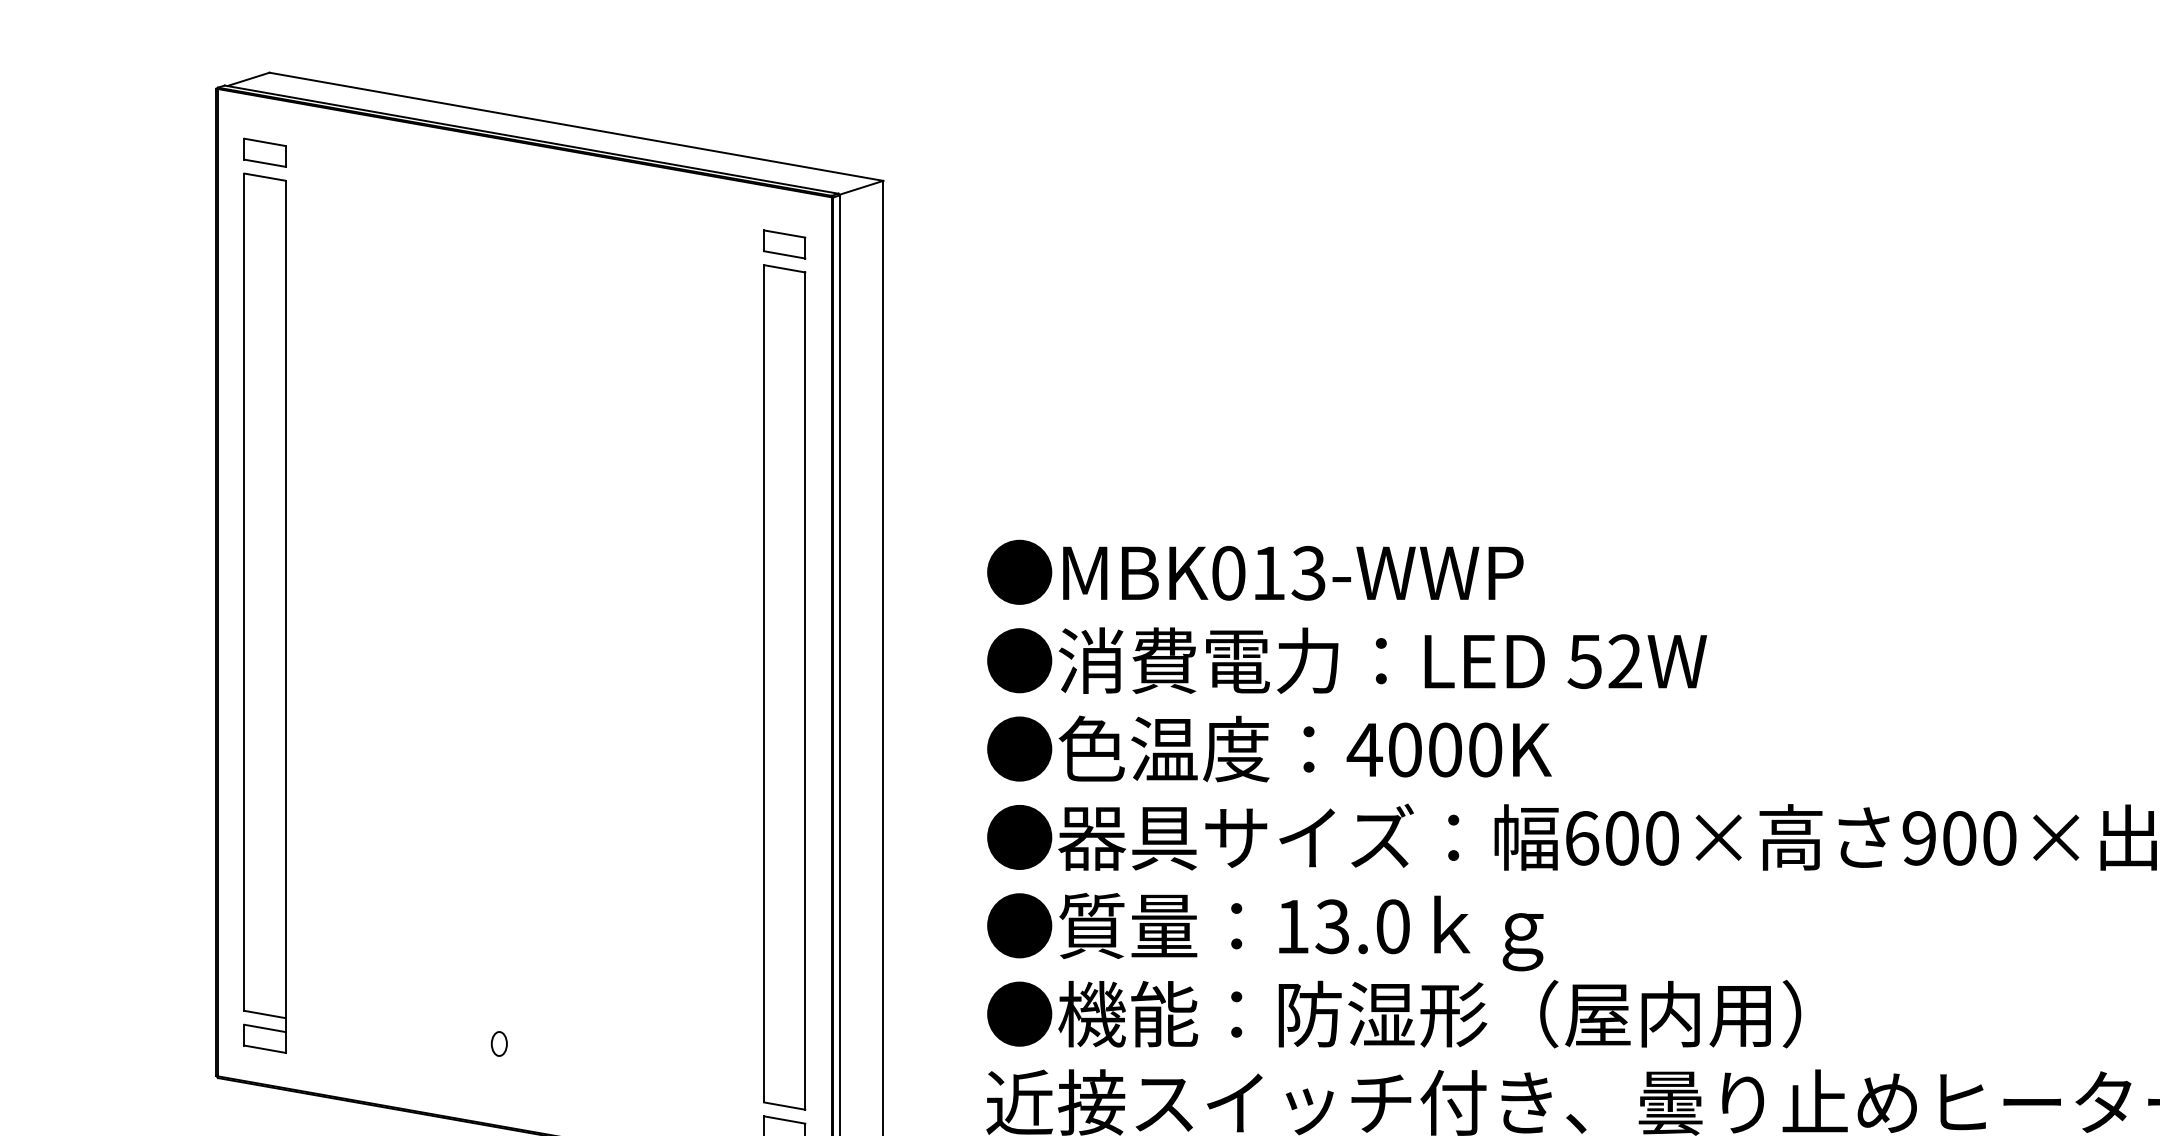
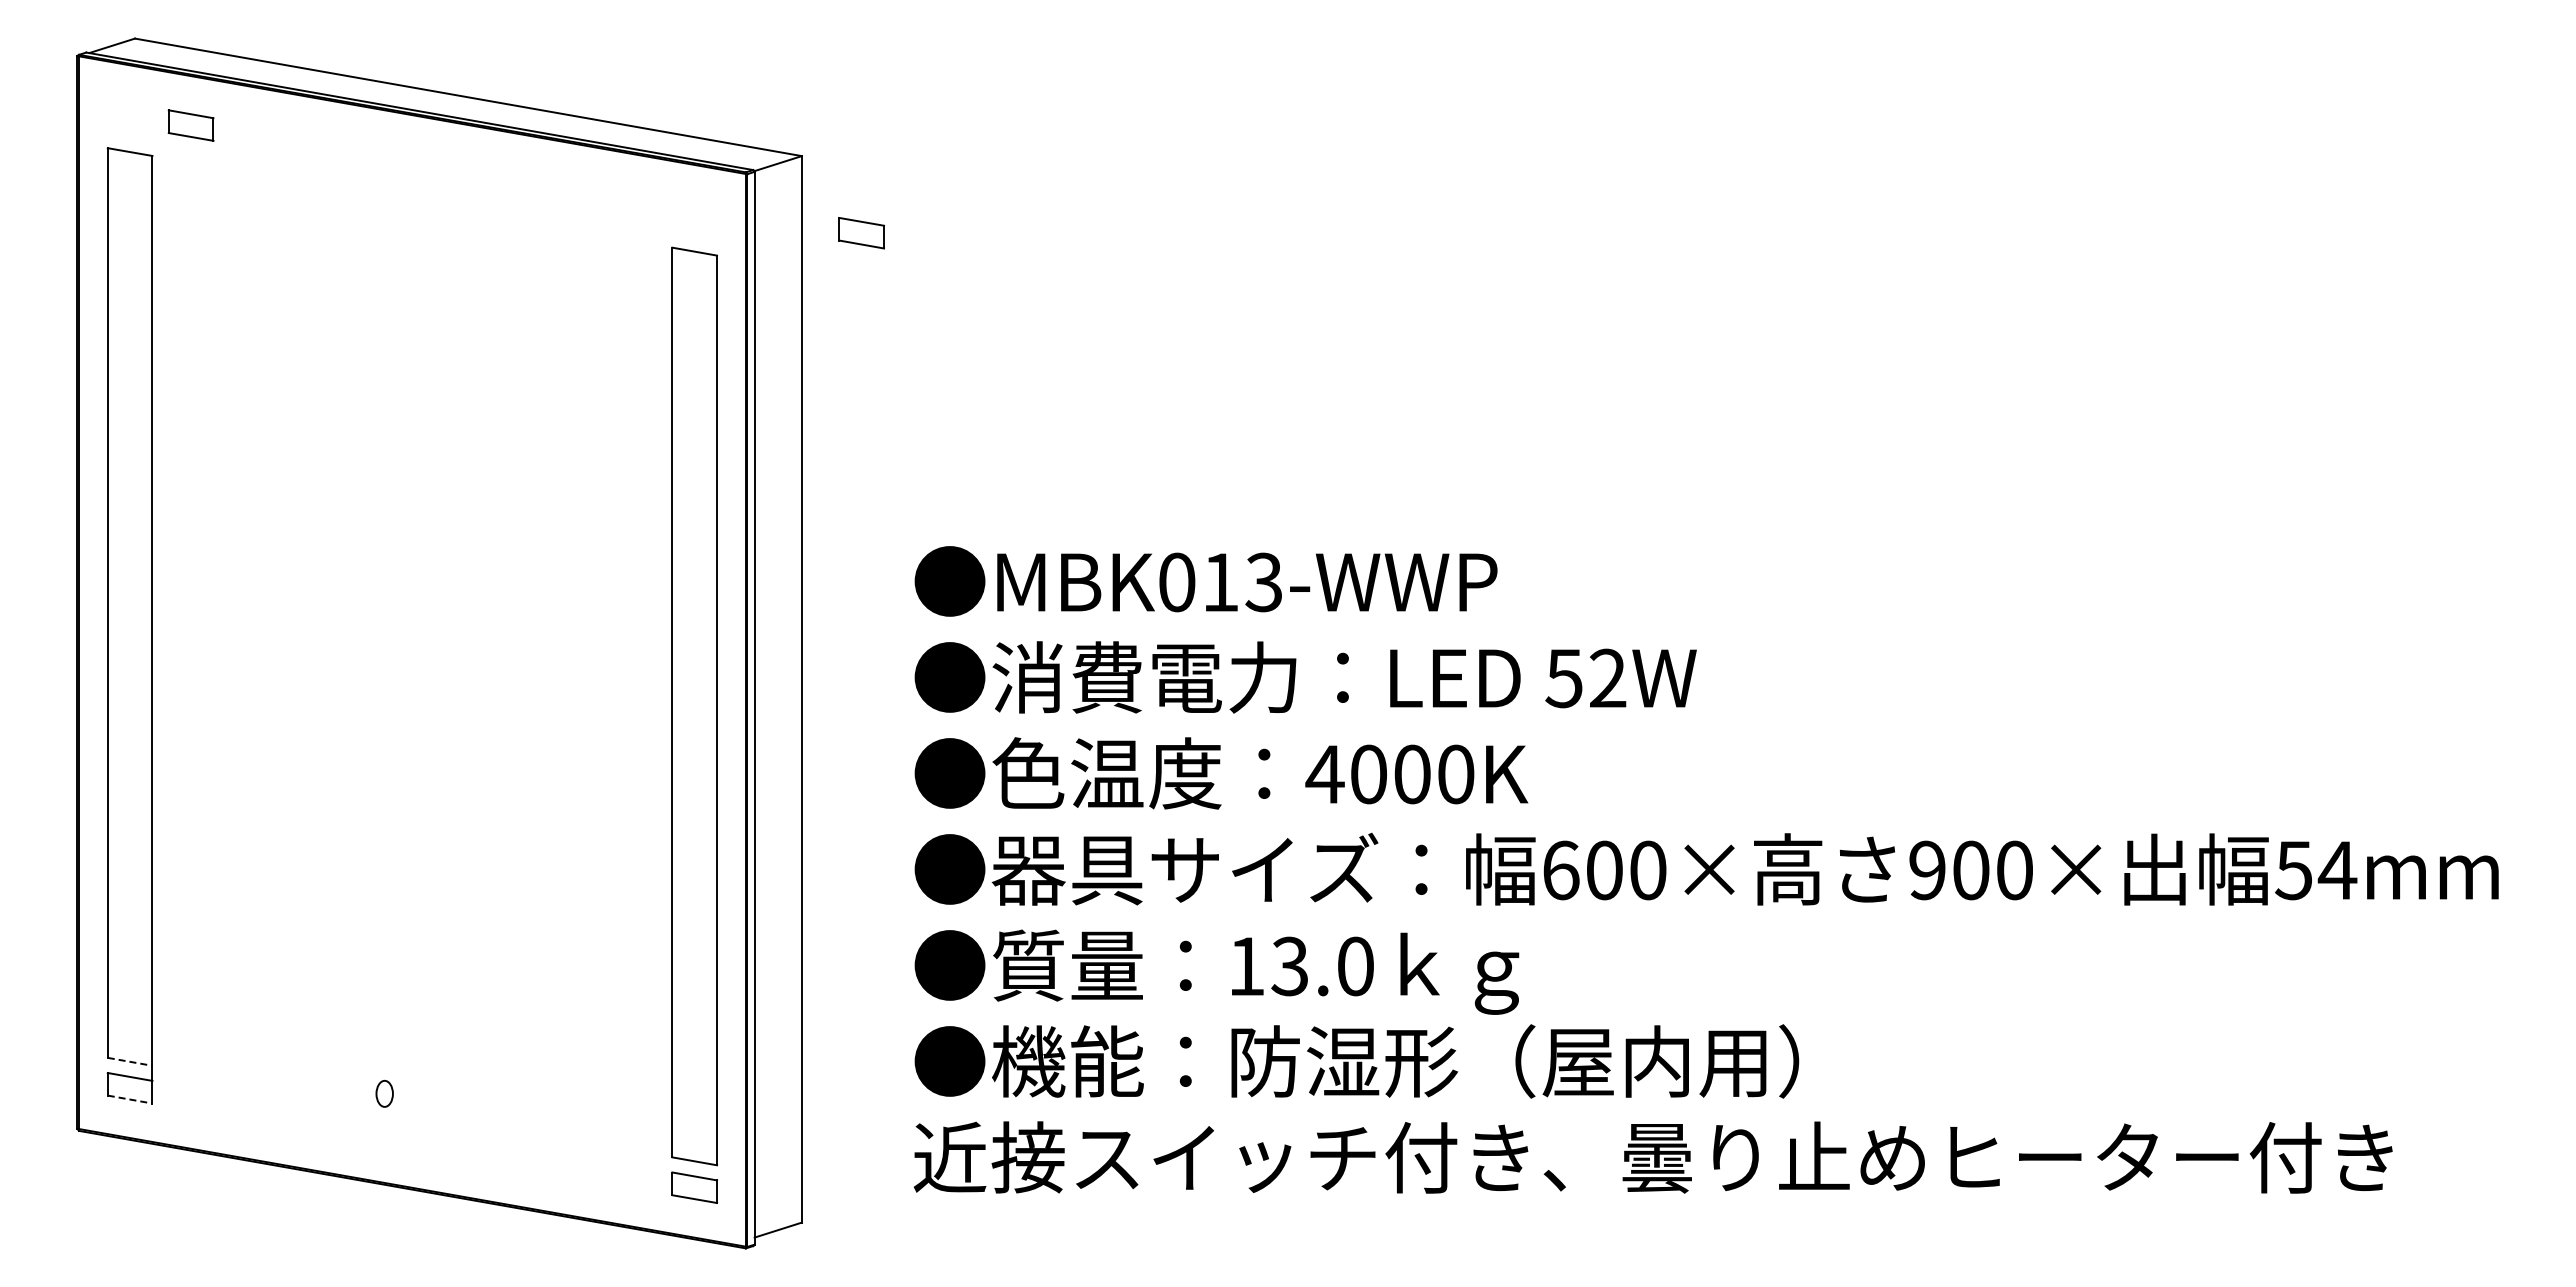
part: (264, 152) -> (190, 125), moved
part: (784, 244) -> (861, 233), moved
line: (265, 1014) -> (130, 1061), solid -> dashed
line: (265, 1049) -> (130, 1099), solid -> dashed

